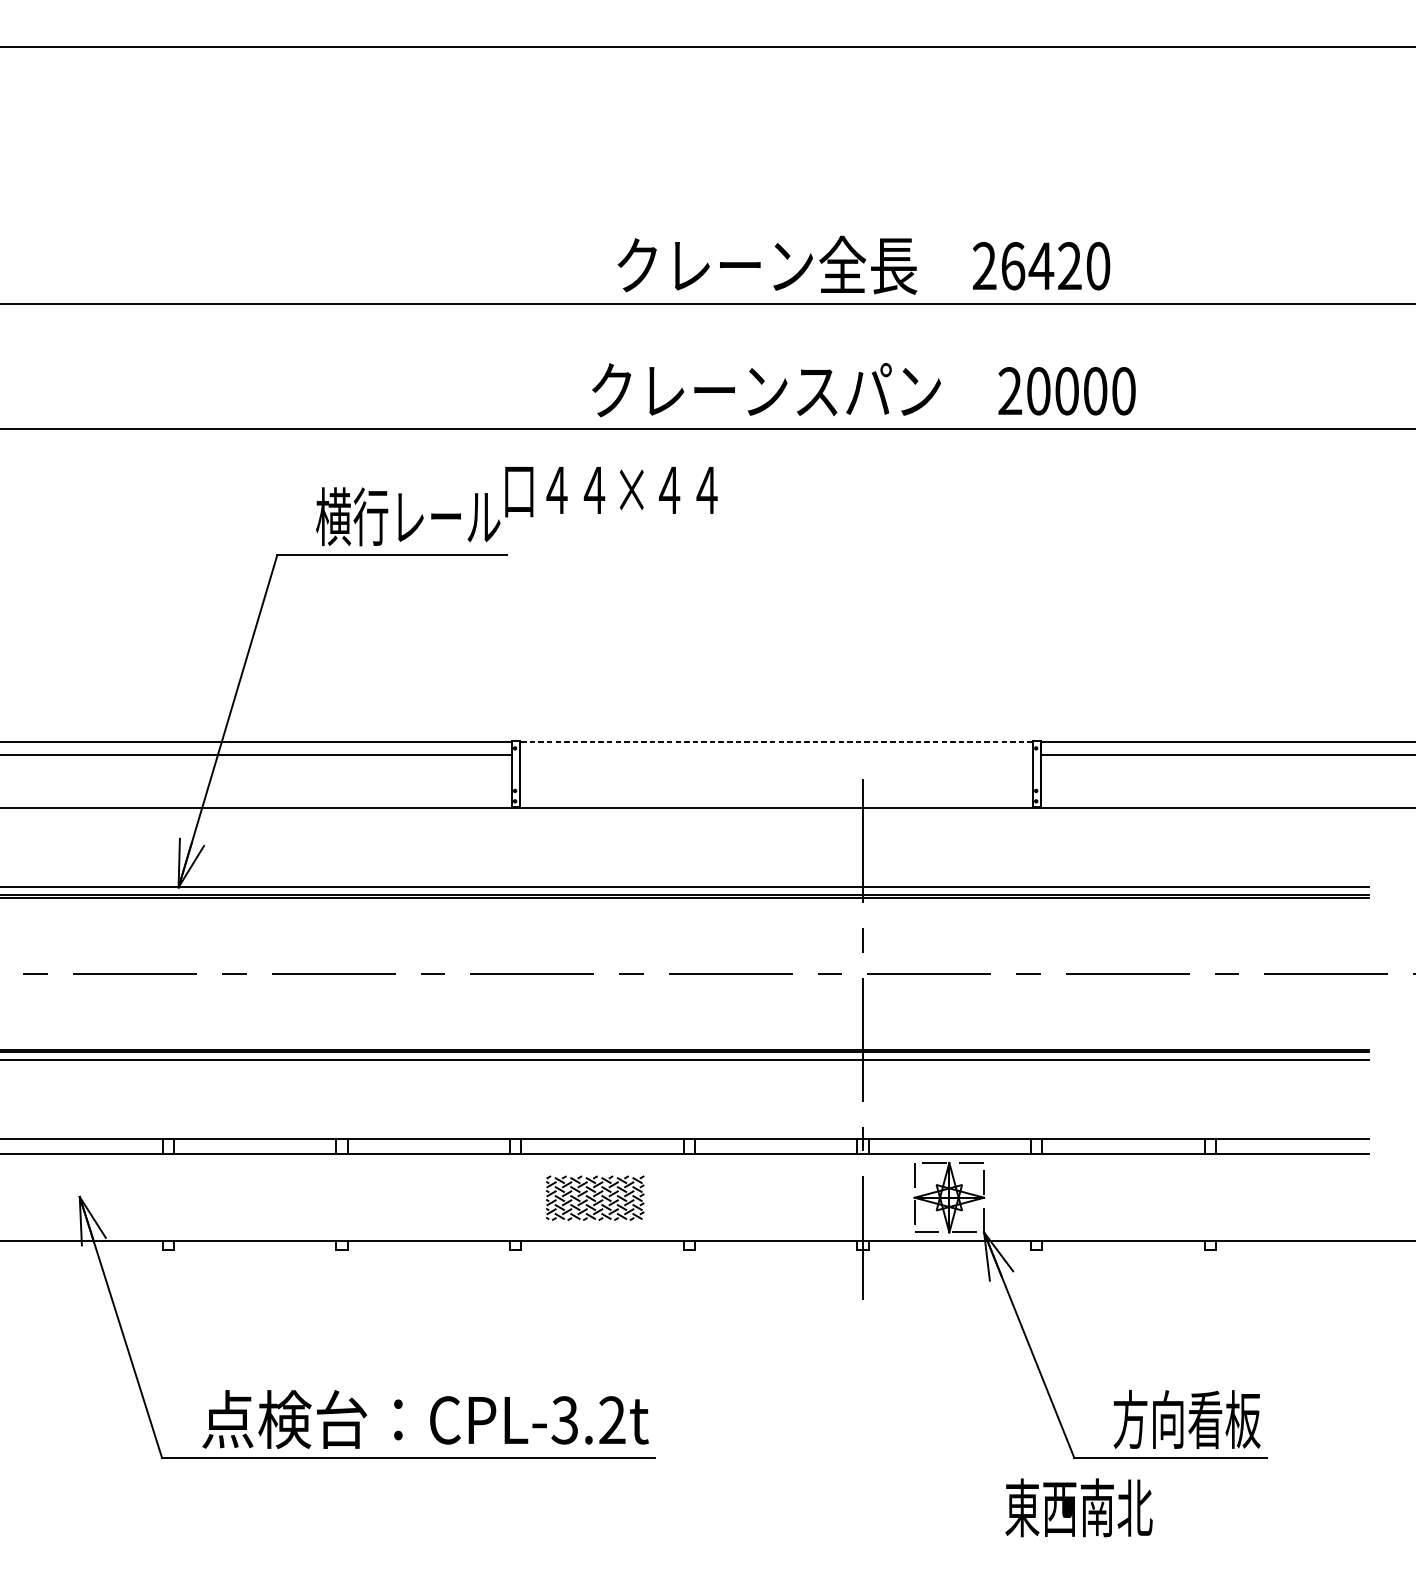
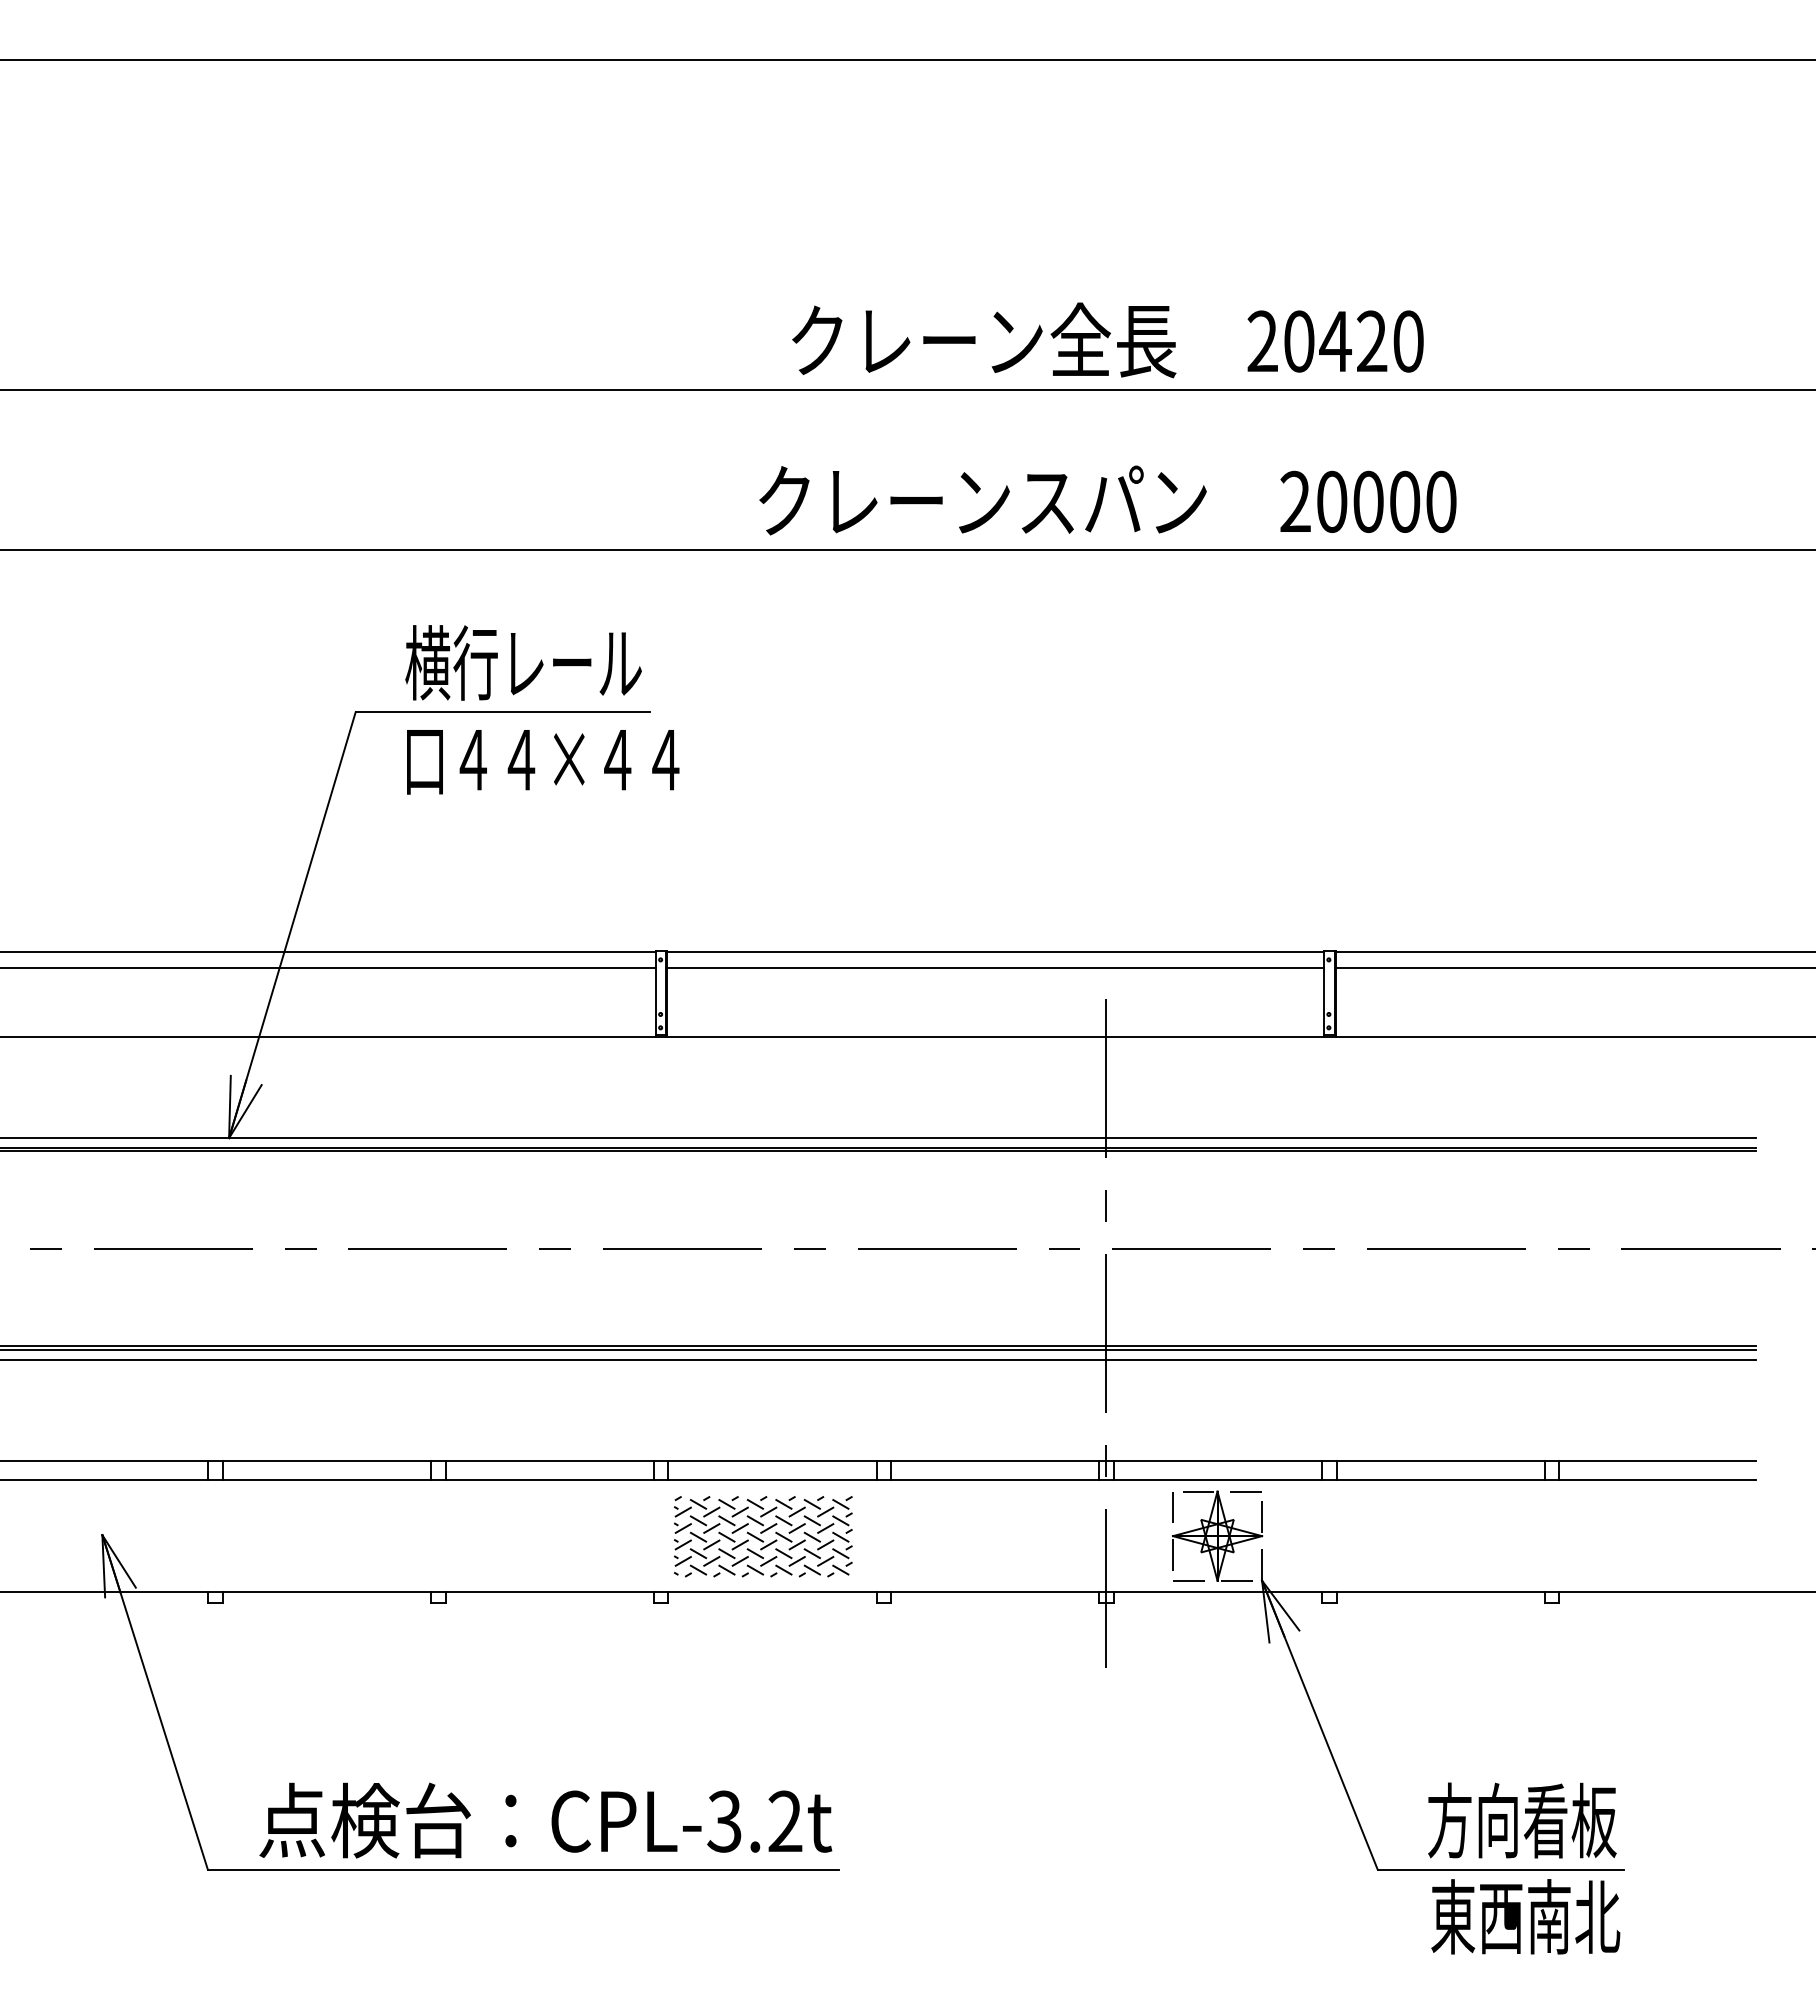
text: (1013, 266) -> (1299, 341), 26420 -> 20420
text: (611, 492) -> (543, 762), moved
line: (776, 741) -> (995, 951), dashed -> solid
line: (776, 755) -> (995, 968), added
part: (595, 1198) -> (763, 1536), size x1.43
text: (1078, 1507) -> (1525, 1916), moved

